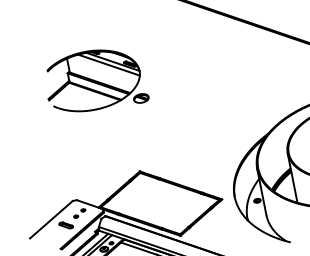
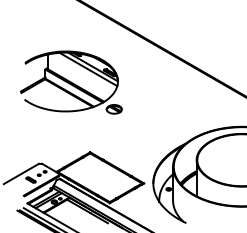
part: (95, 80) -> (71, 82), size x1.43

